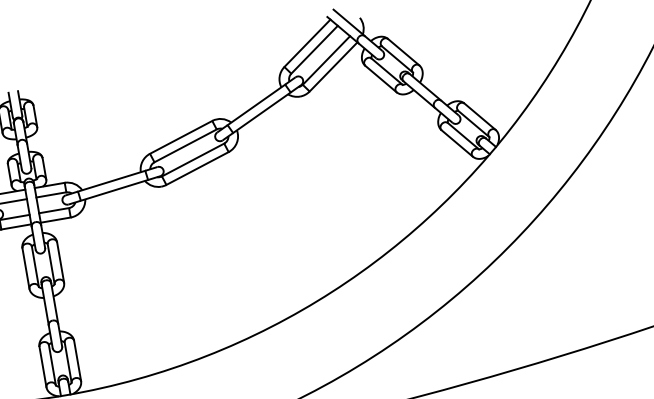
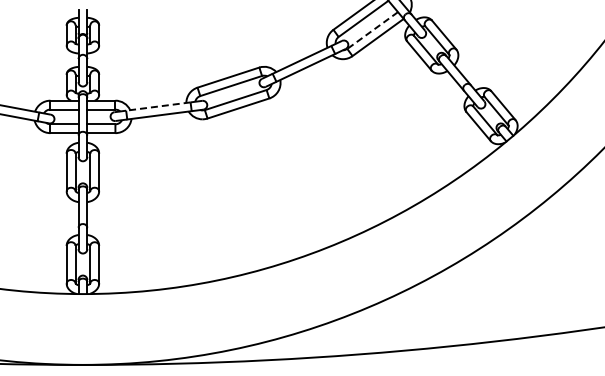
line: (326, 60) -> (372, 30), solid -> dashed
line: (110, 181) -> (157, 106), solid -> dashed

